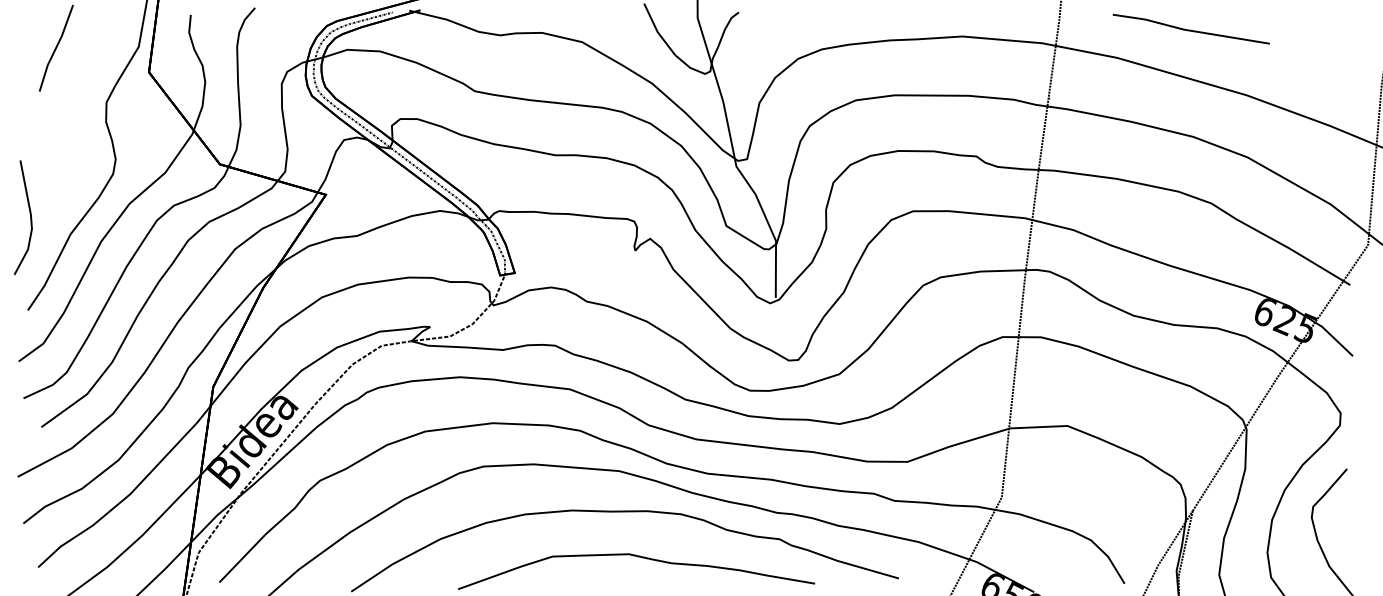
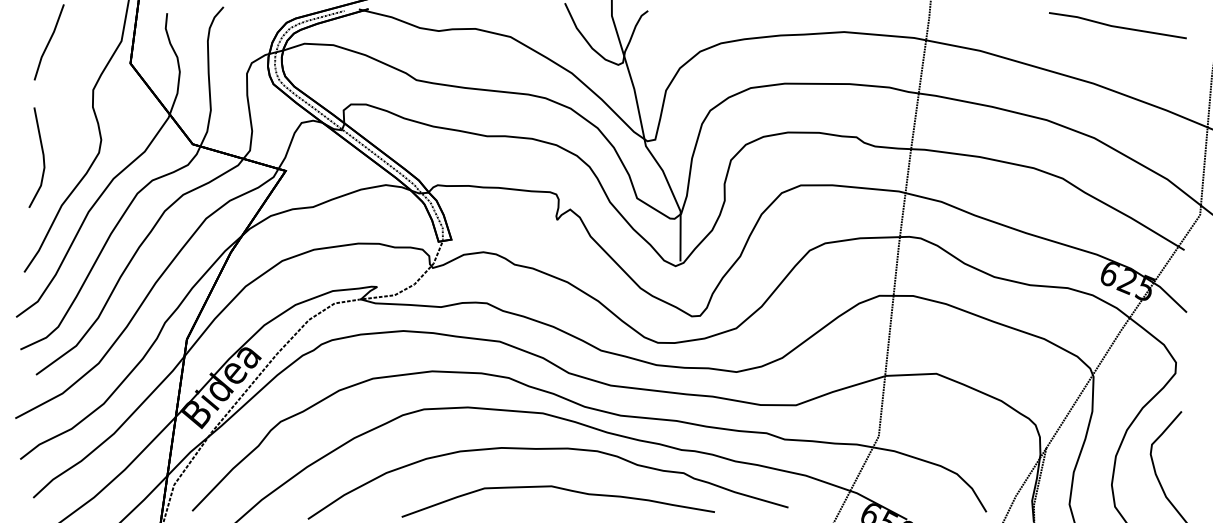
line: (1190, 29) -> (1117, 25), moved
line: (30, 217) -> (43, 157), moved

